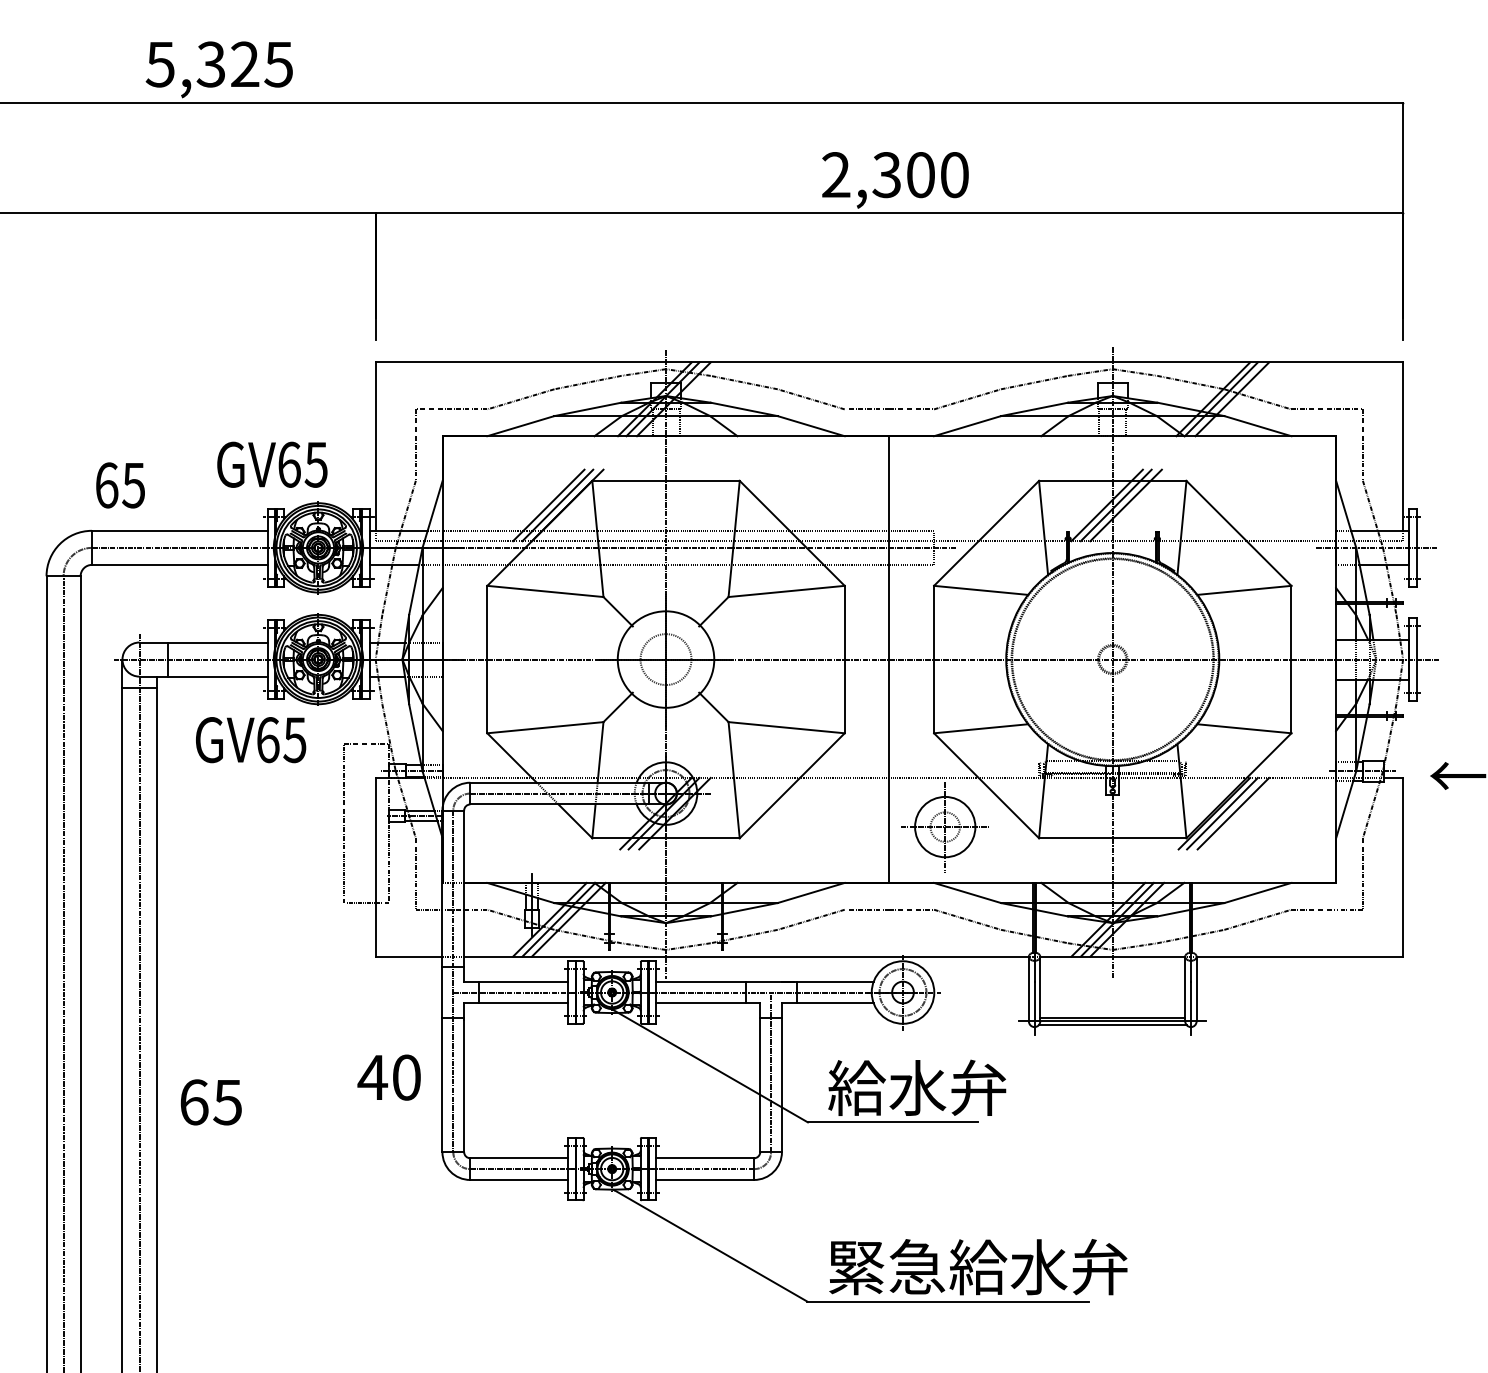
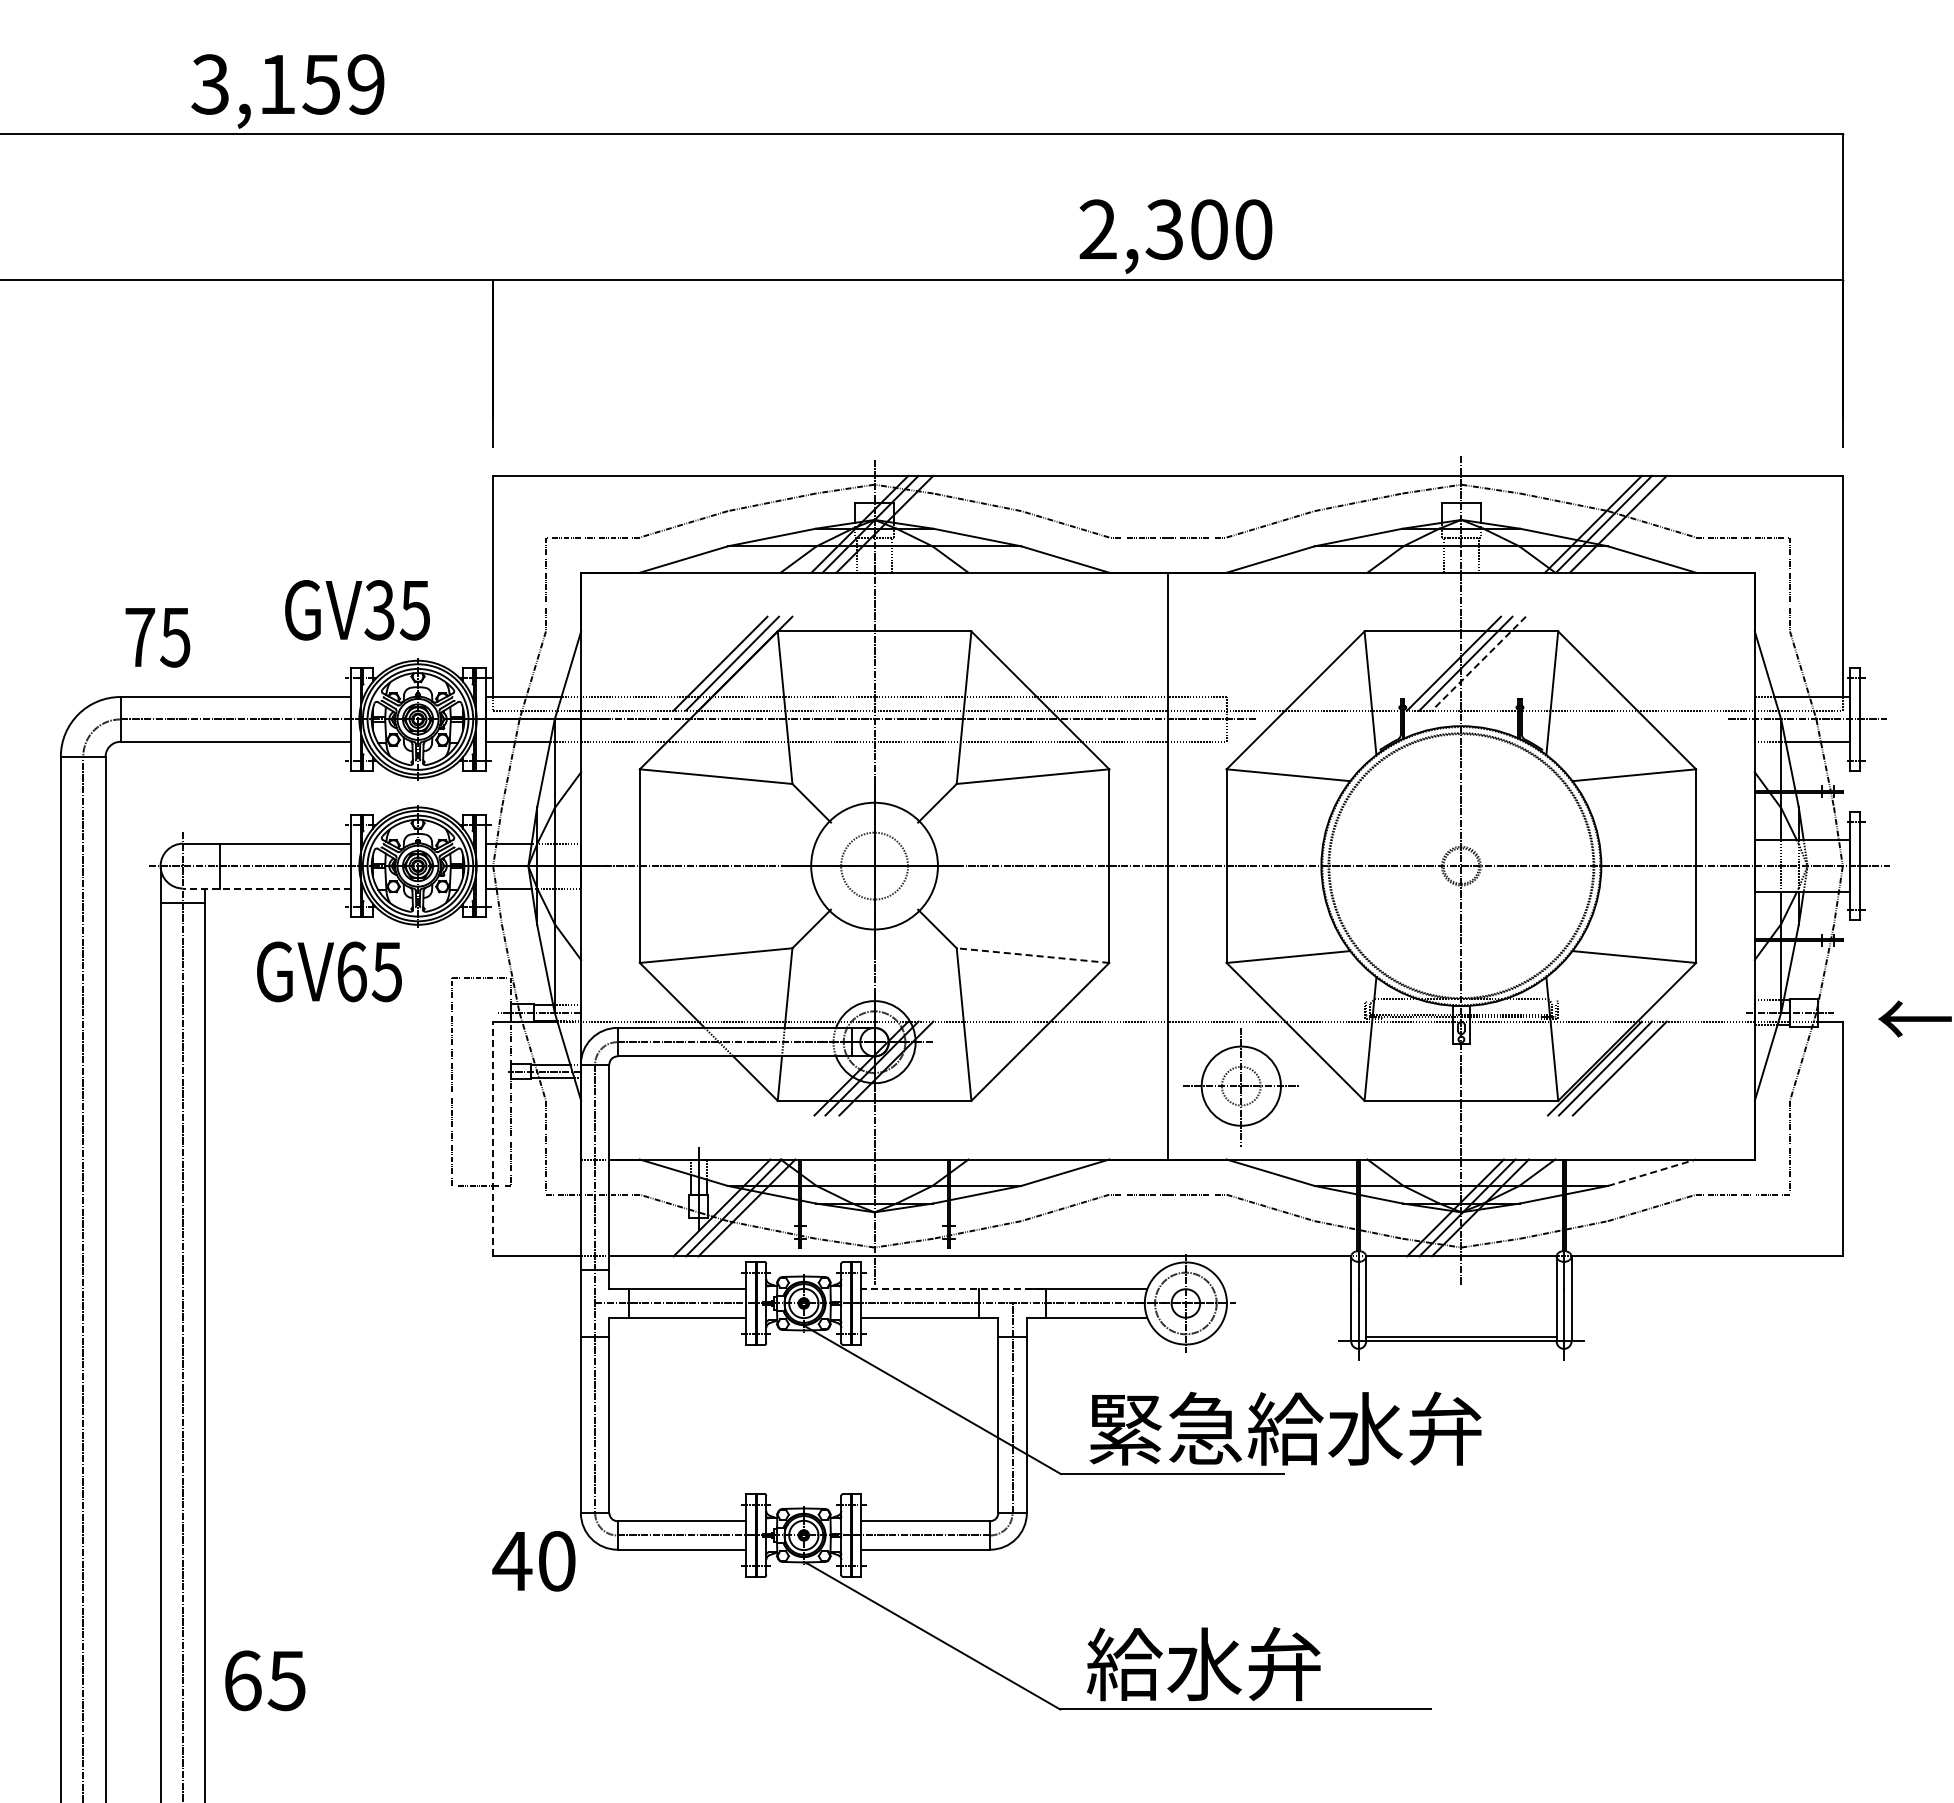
text: (219, 64) -> (287, 84), 5,325 -> 3,159
text: (289, 464) -> (379, 610), GV65 -> GV35
text: (107, 485) -> (140, 637), 65 -> 75
line: (1125, 506) -> (1478, 664), solid -> dashed
line: (203, 676) -> (266, 888), solid -> dashed
line: (787, 727) -> (1033, 955), solid -> dashed
line: (375, 866) -> (493, 1138), solid -> dashed
line: (1258, 892) -> (1652, 1172), solid -> dashed
line: (724, 981) -> (951, 1289), solid -> dashed
line: (1112, 1025) -> (1461, 1346), removed
text: (388, 1077) -> (533, 1561), moved
text: (978, 1087) -> (1284, 1428), 給水弁 -> 緊急給水弁
text: (211, 1102) -> (265, 1680), moved
text: (977, 1267) -> (1283, 1664), 緊急給水弁 -> 給水弁

